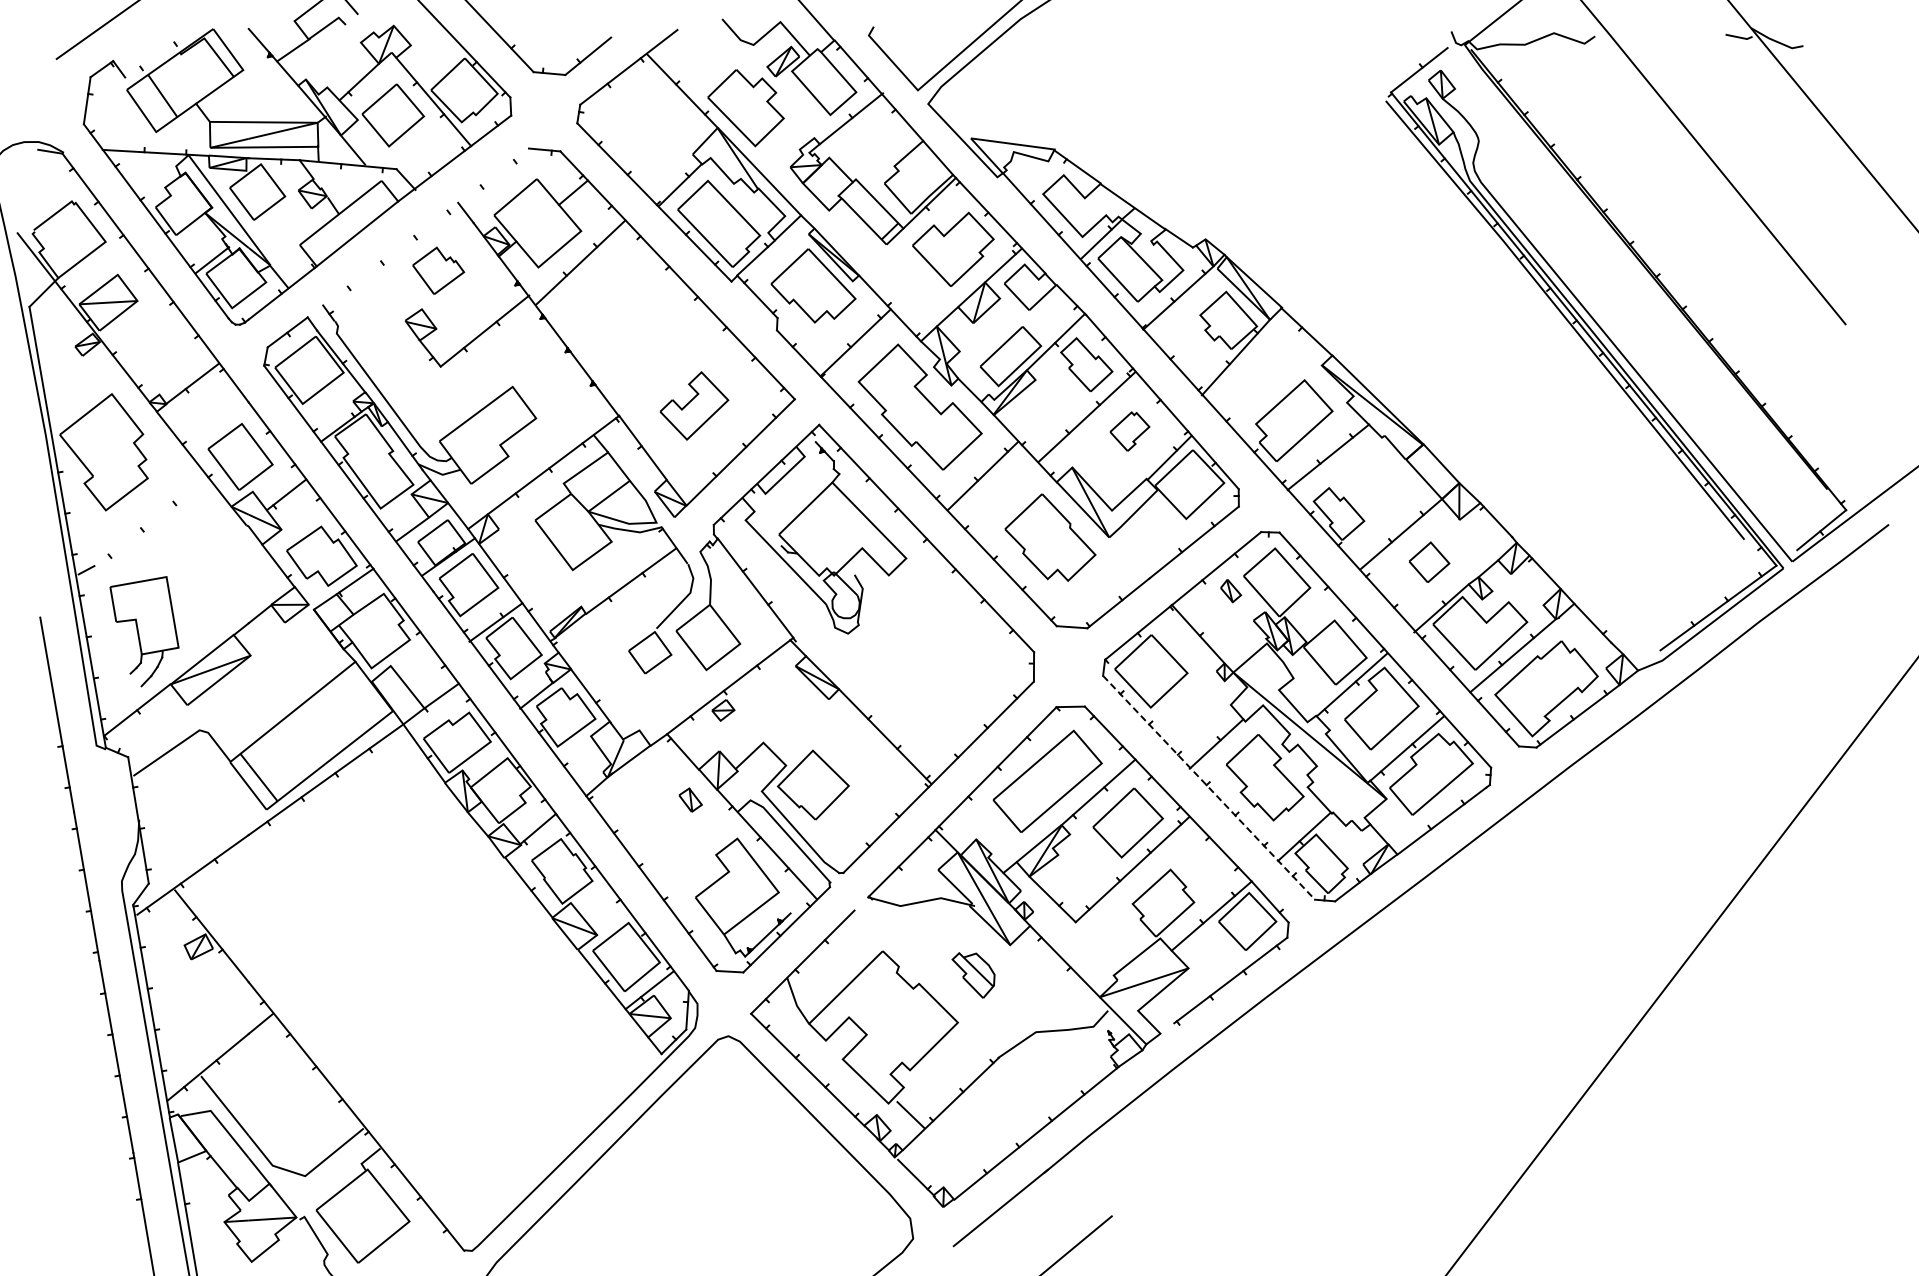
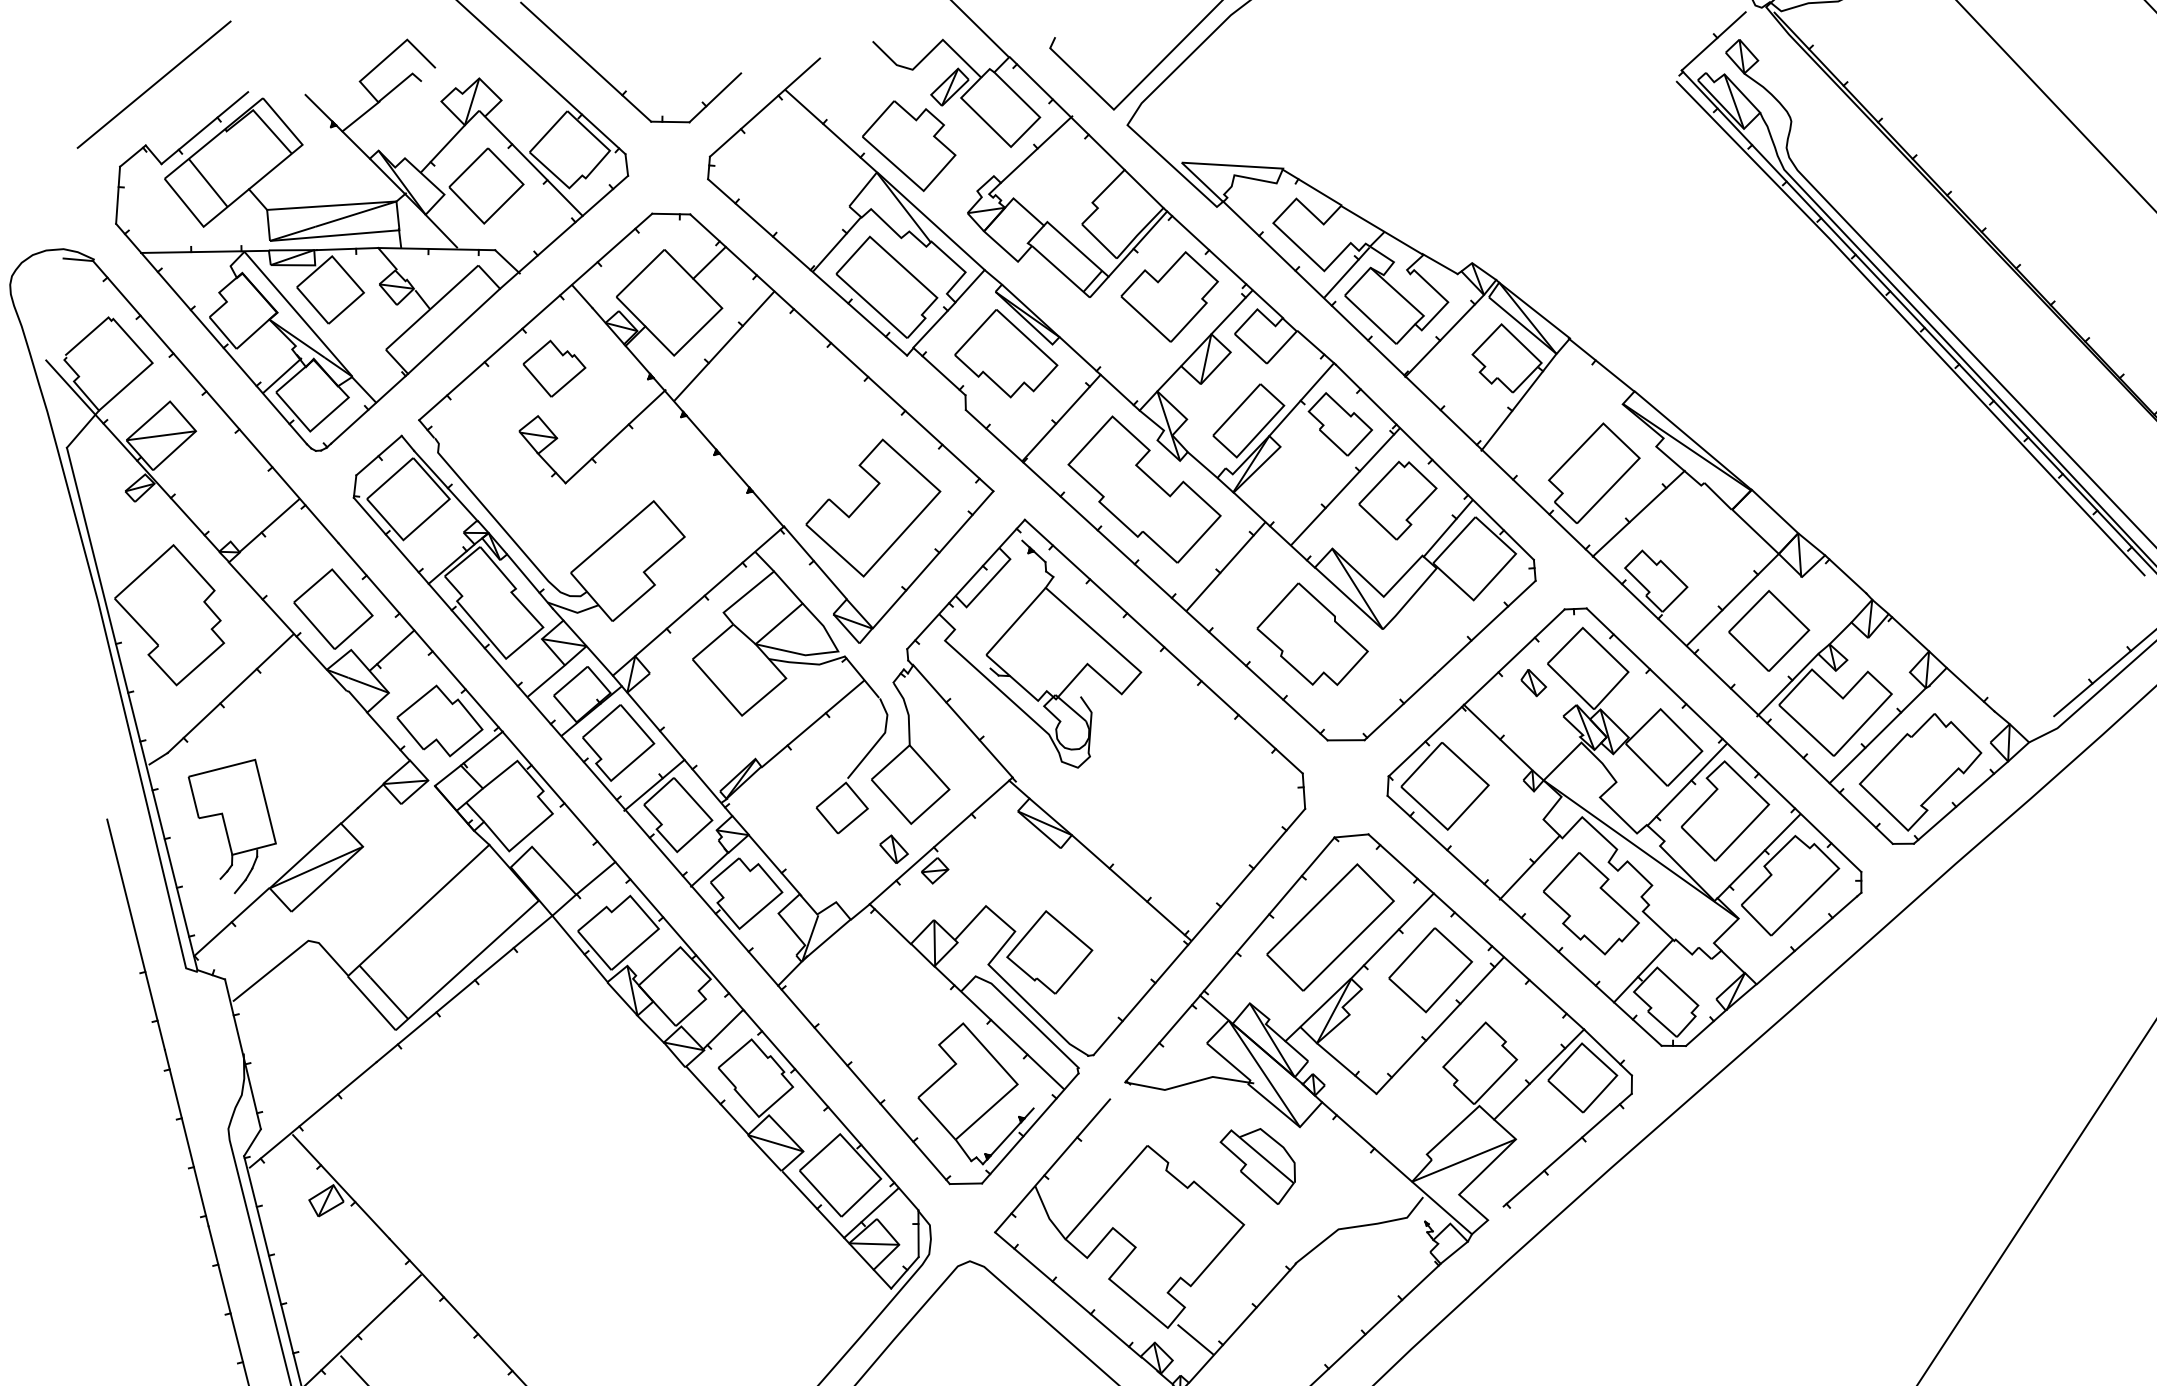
line: (163, 50) -> (205, 128), added
line: (425, 226) -> (535, 316), added
part: (694, 405) -> (873, 507), size x1.67
part: (1129, 431) -> (1397, 500), size x1.67
line: (149, 520) -> (229, 693), added
part: (1429, 562) -> (1769, 631), size x1.67
line: (1209, 788) -> (1525, 921), dashed -> solid
part: (690, 799) -> (893, 848), moved
part: (973, 975) -> (1258, 1166), size x1.43

